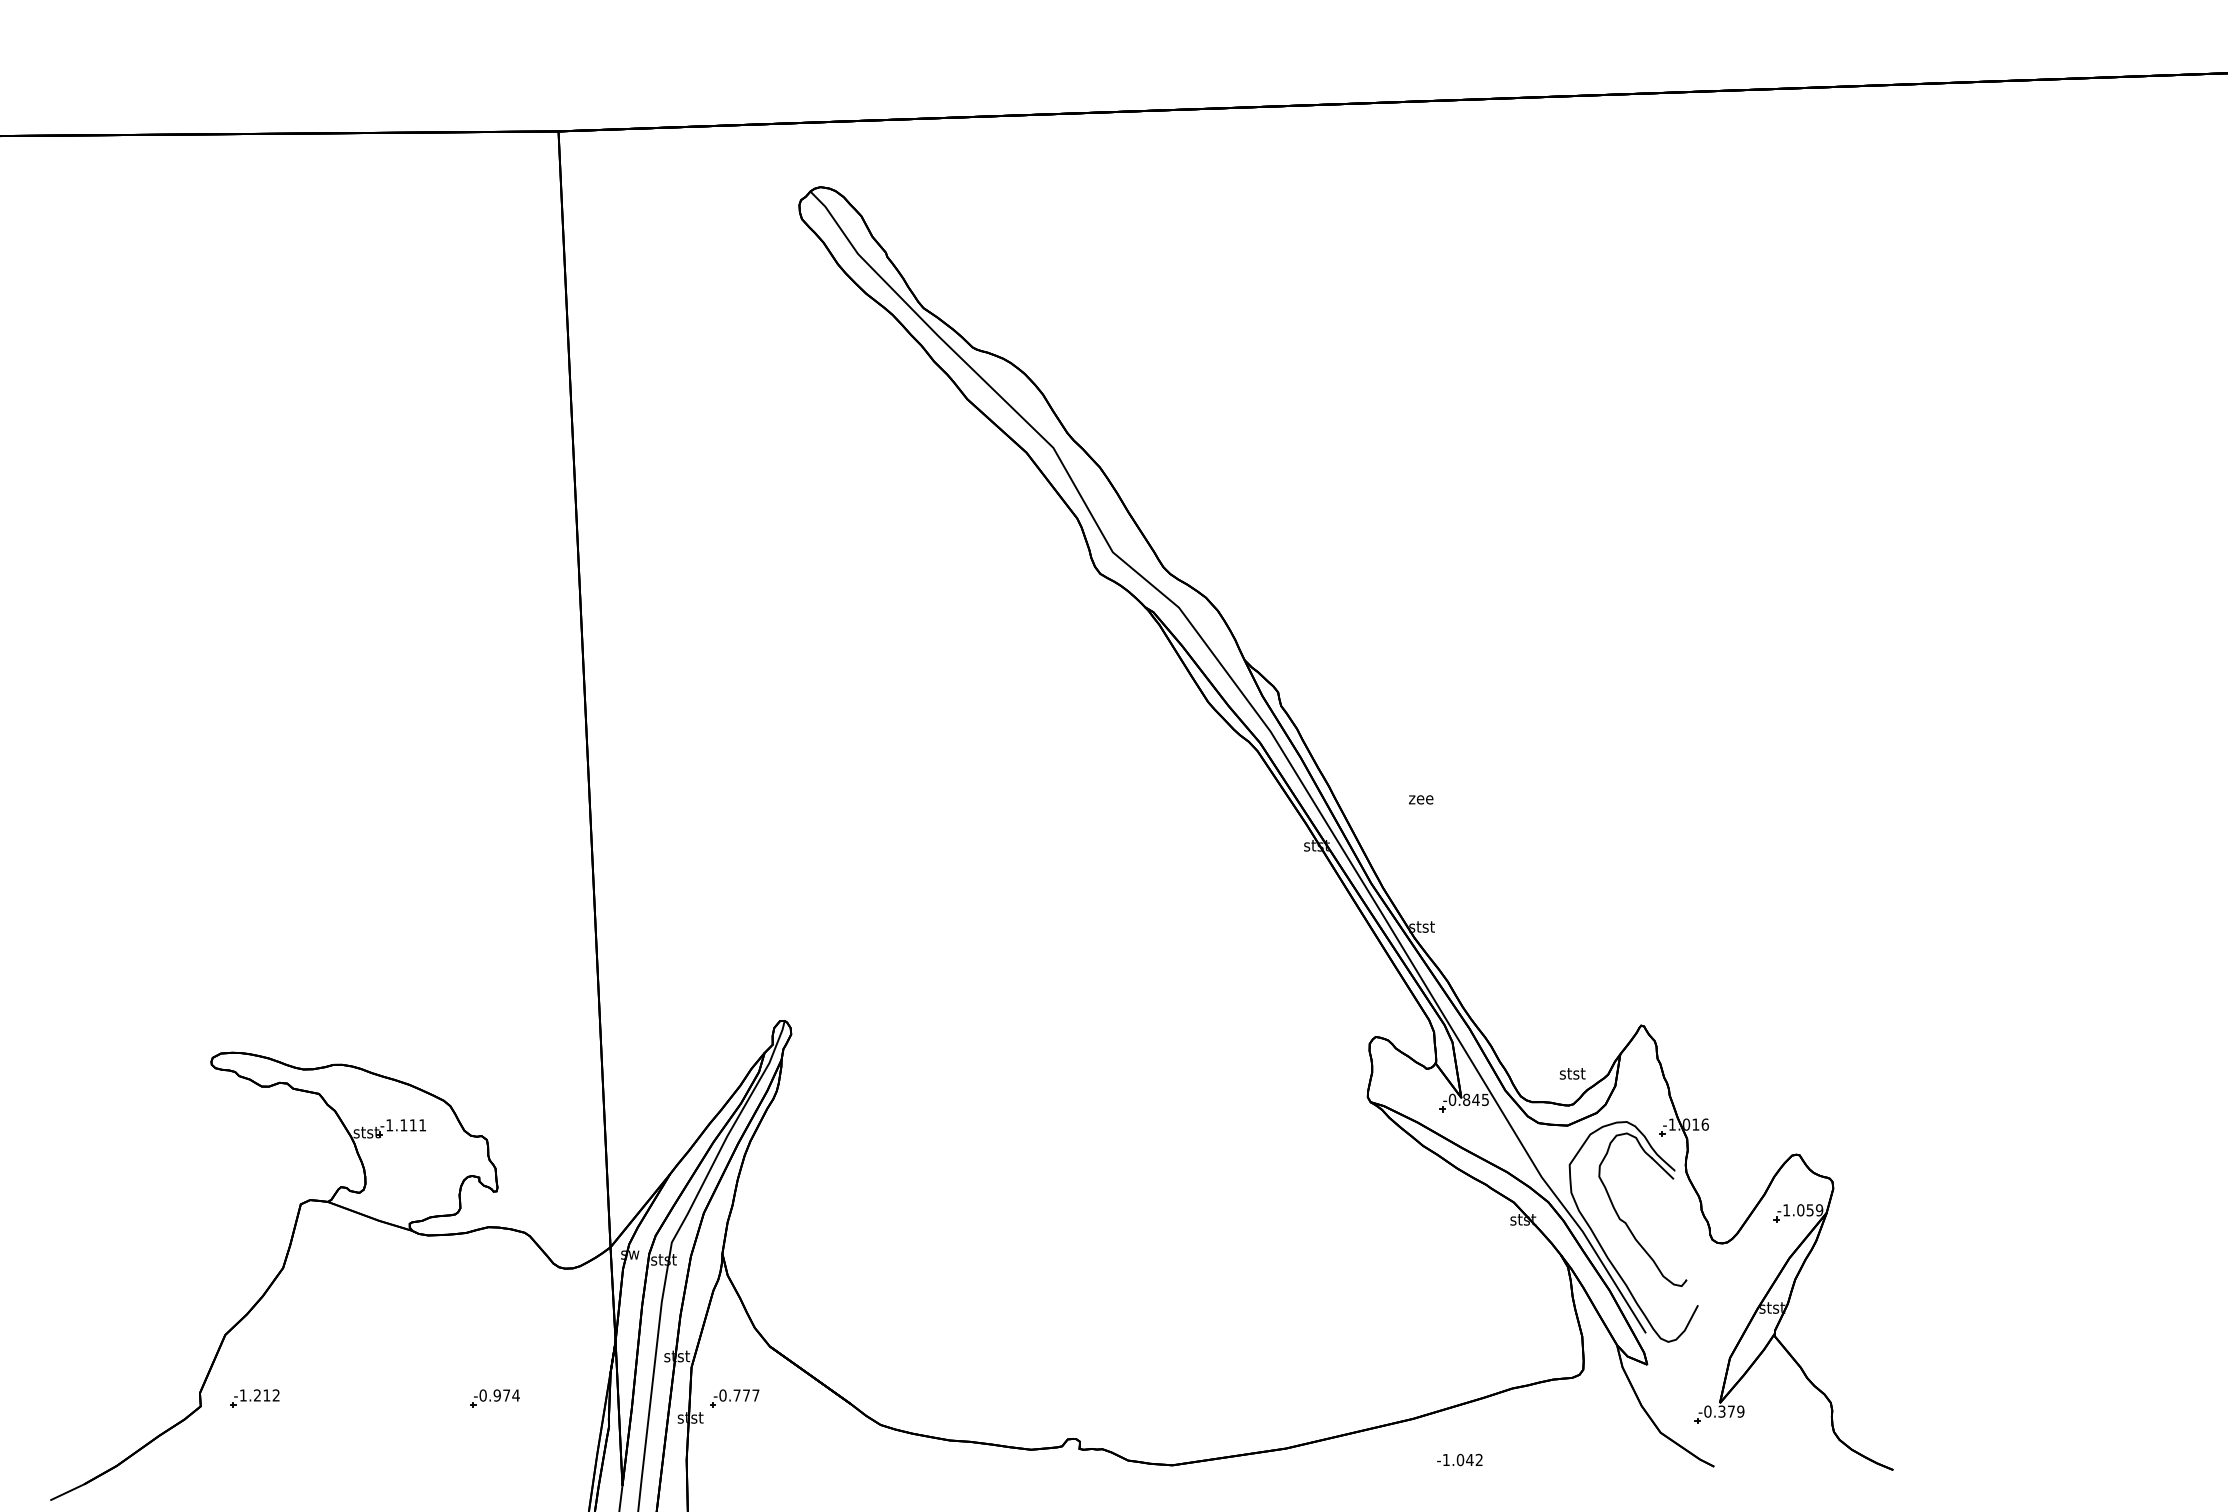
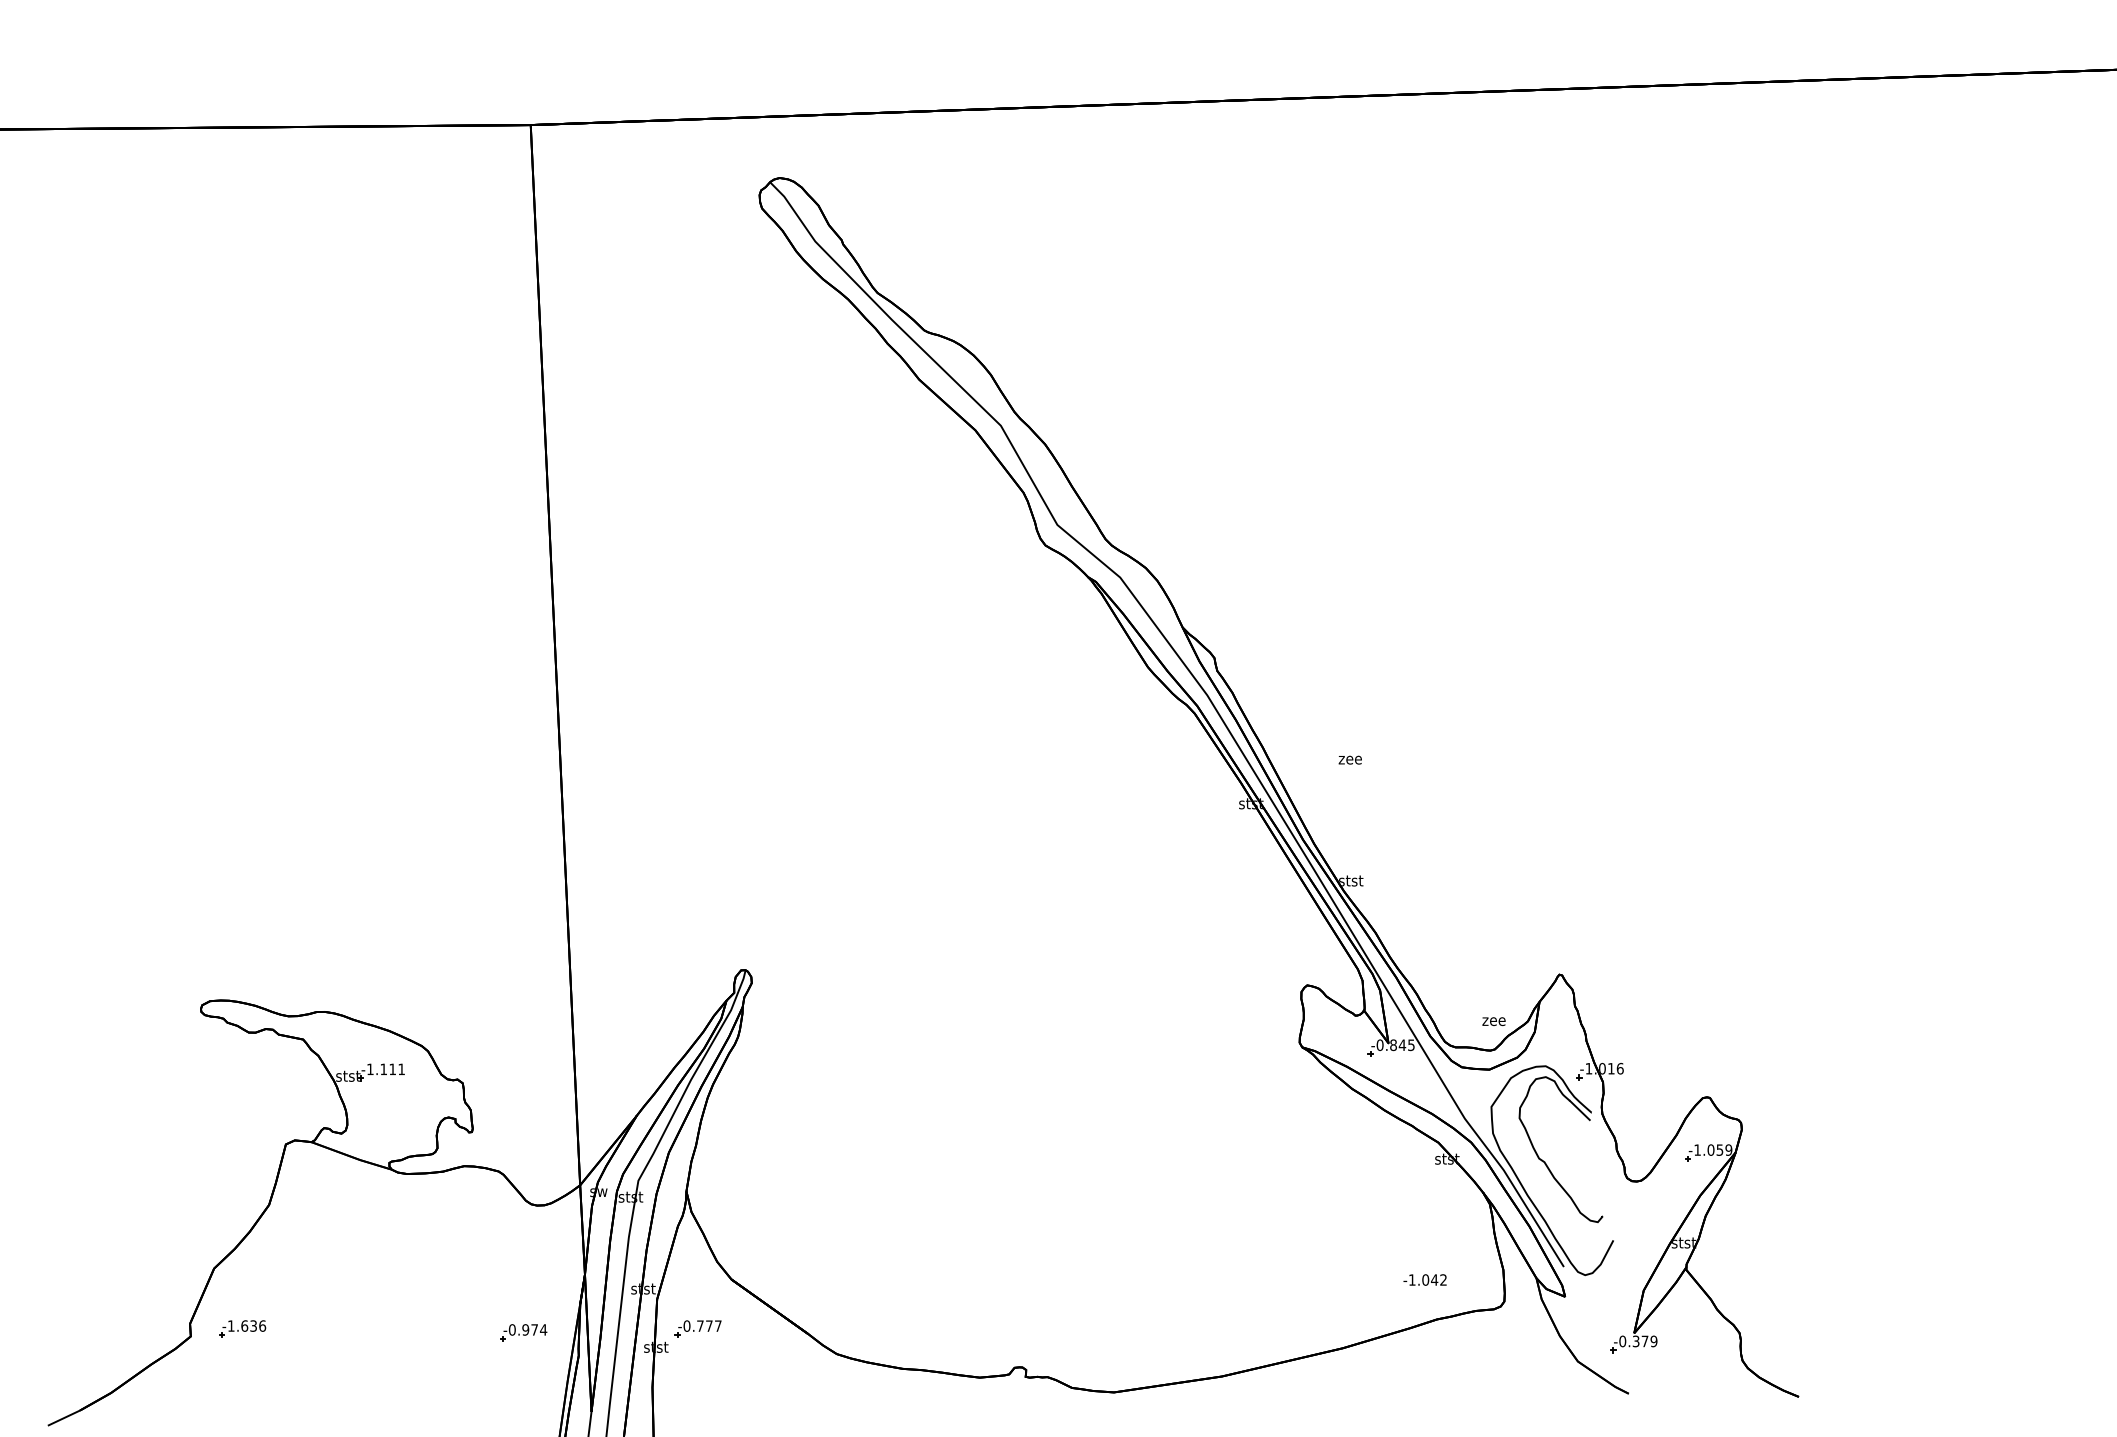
text: (1572, 1073) -> (1494, 1020), stst -> zee
text: (266, 1395) -> (253, 1326), -1.212 -> -1.636
part: (494, 1398) -> (523, 1332), moved
text: (1459, 1459) -> (1424, 1279), moved

